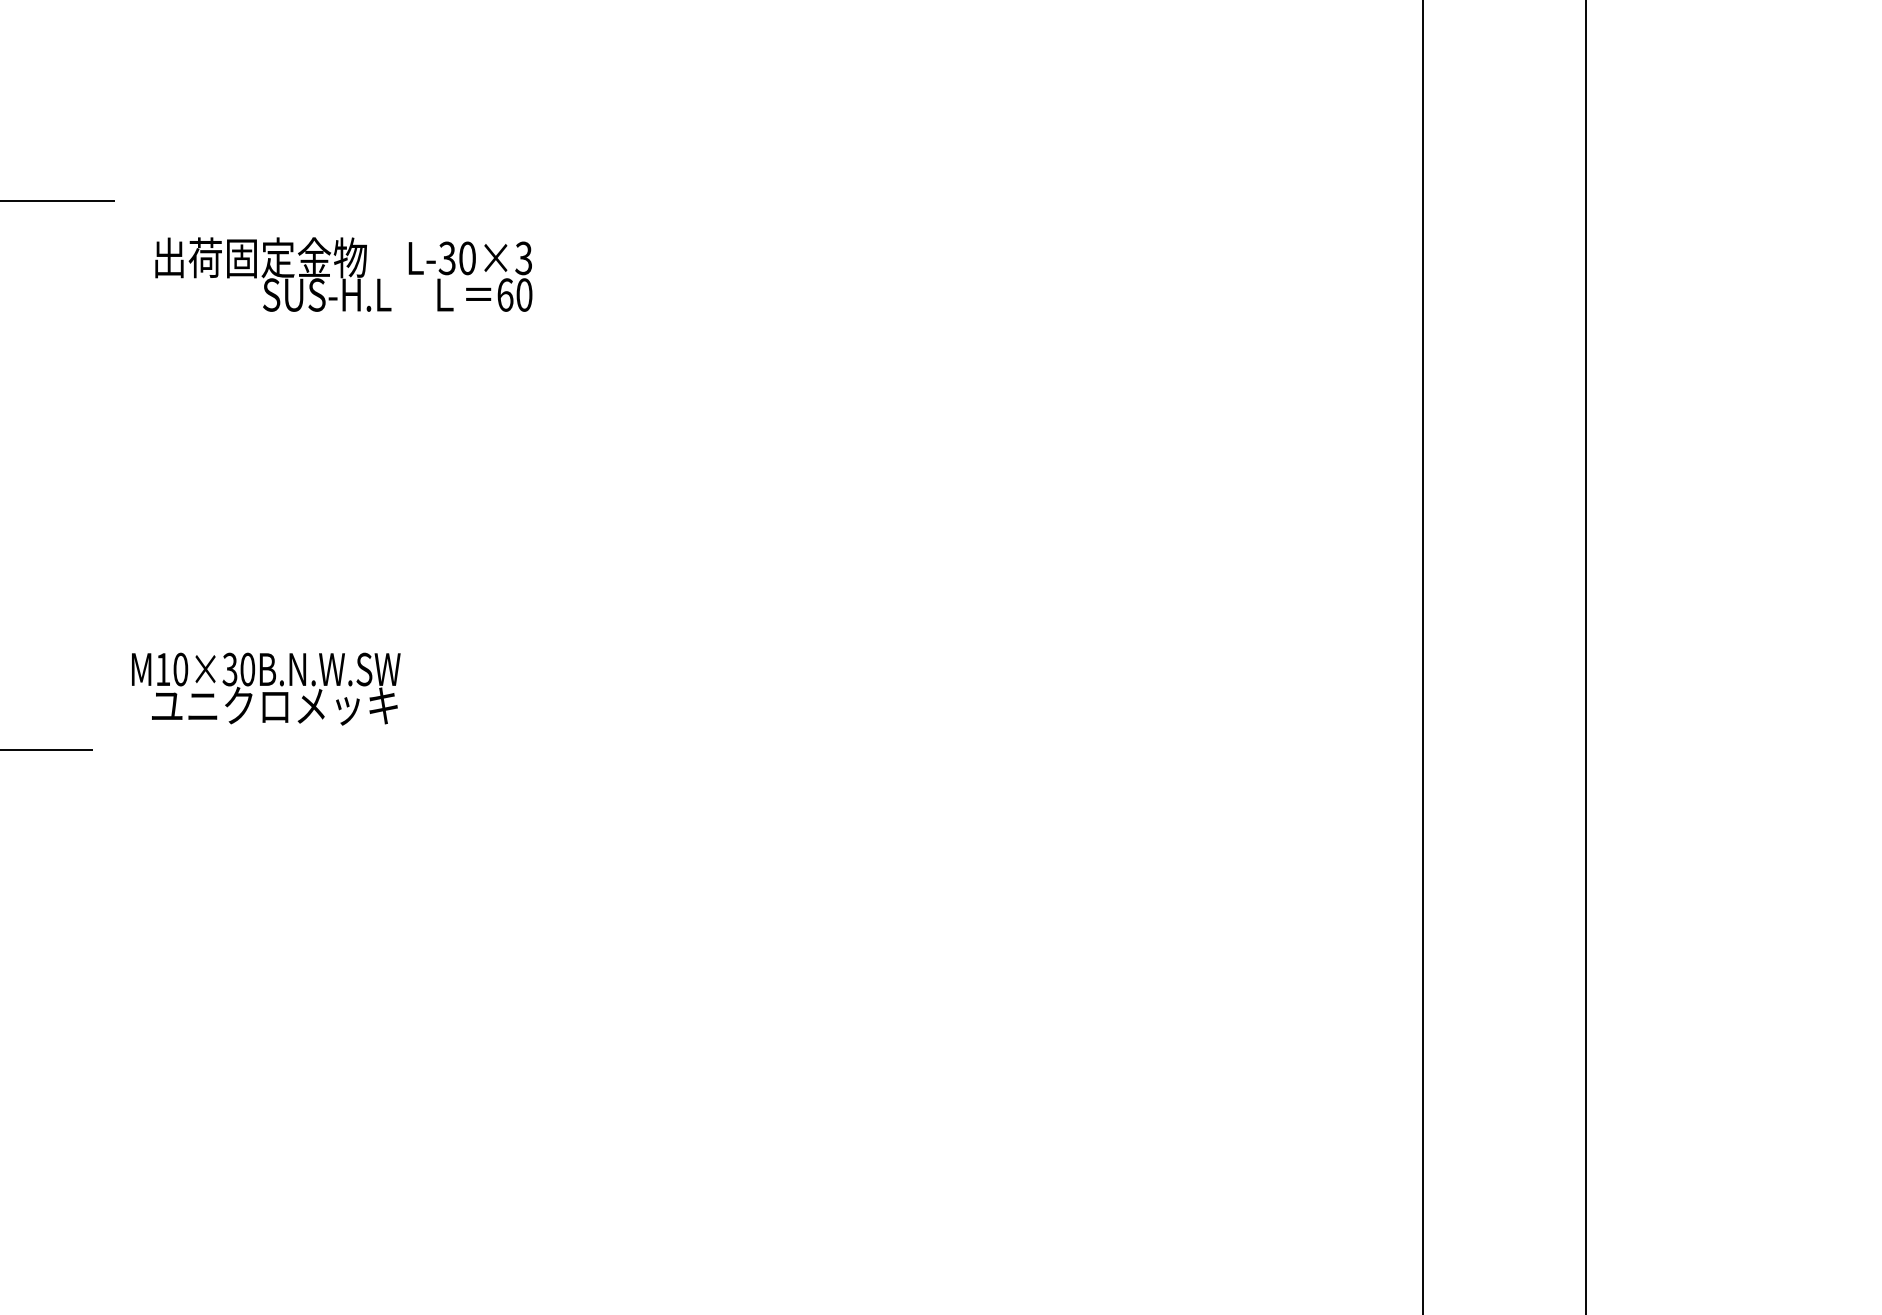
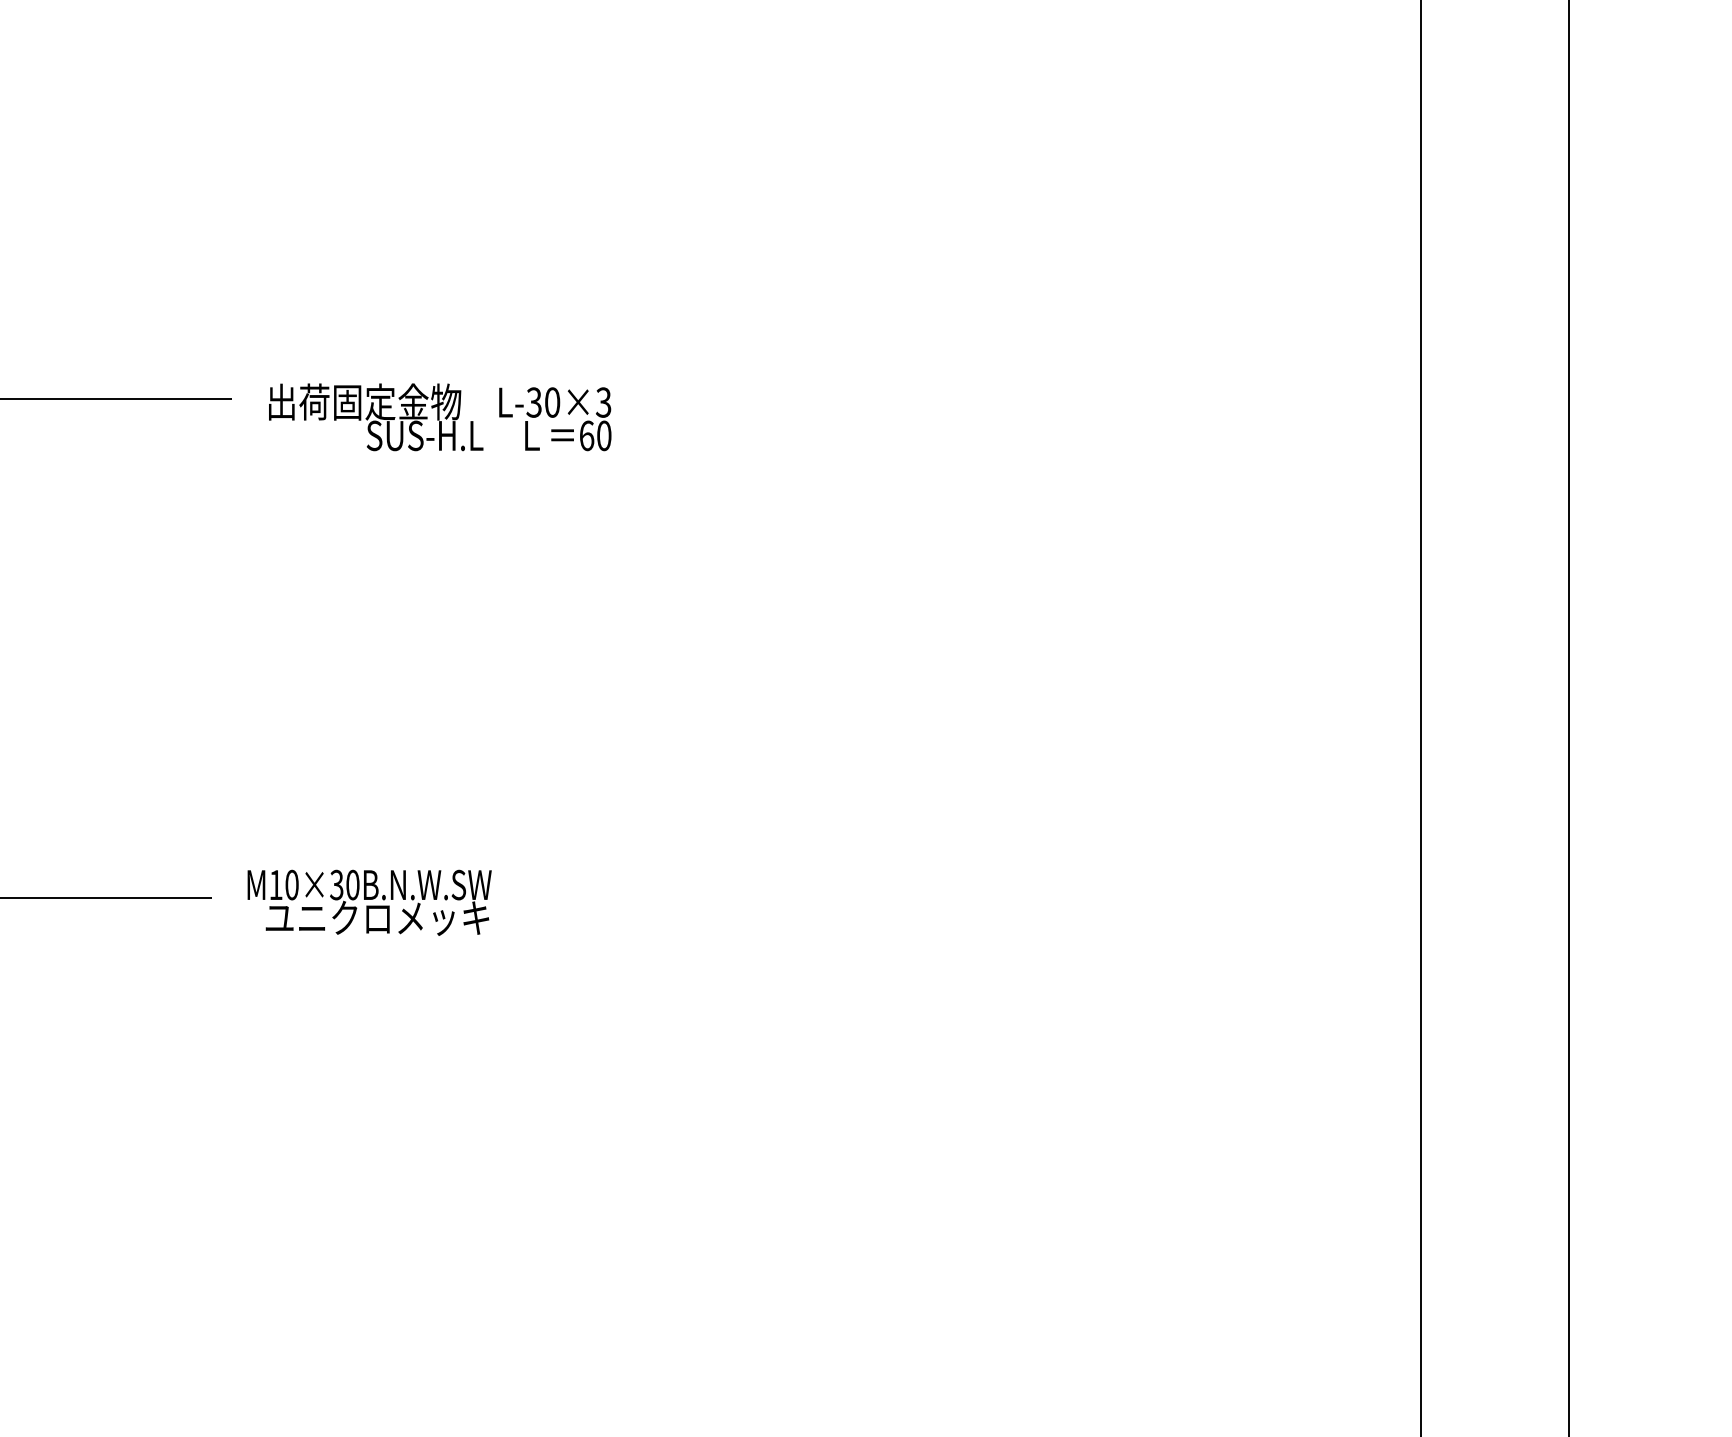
text: (344, 274) -> (440, 417), moved
text: (266, 688) -> (369, 902), moved

